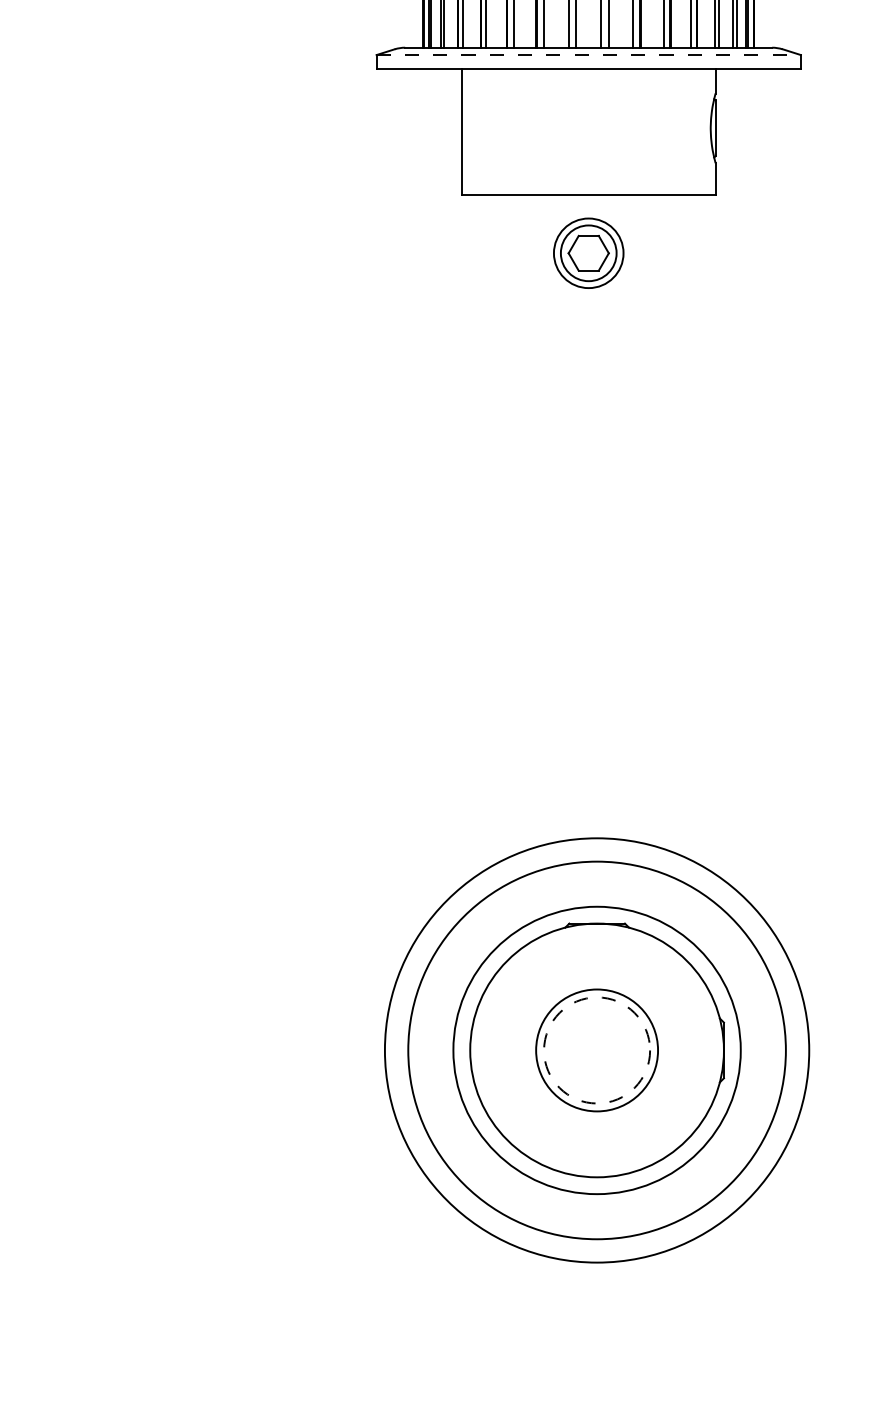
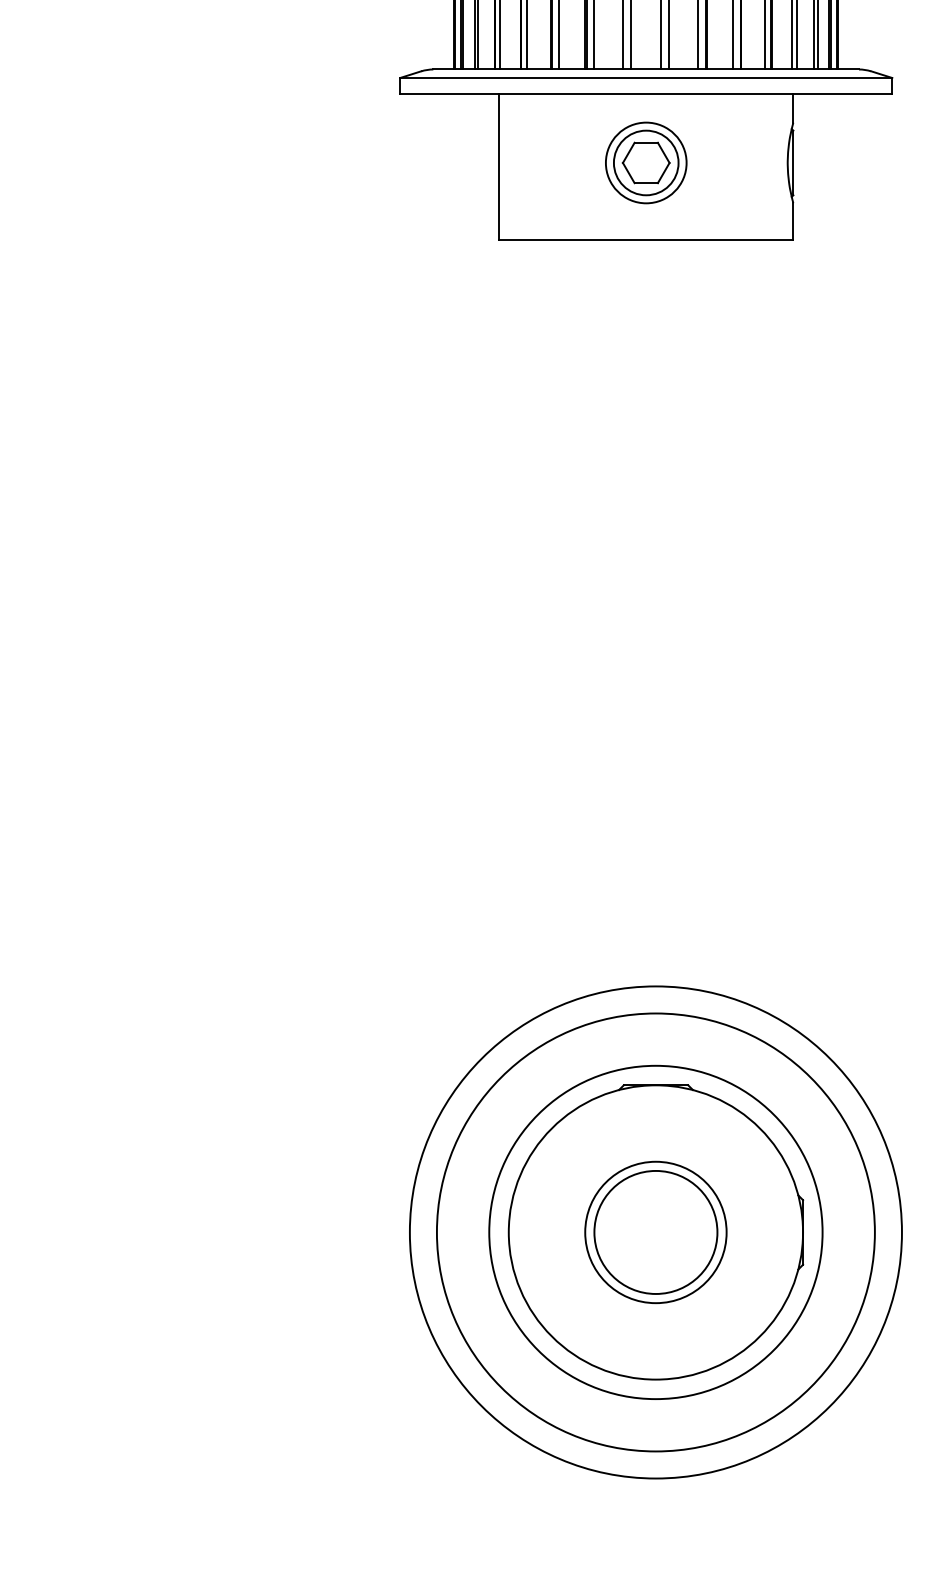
line: (589, 55) -> (647, 78), dashed -> solid
part: (588, 252) -> (645, 162), moved
circle: (597, 1050) -> (656, 1232), dashed -> solid

